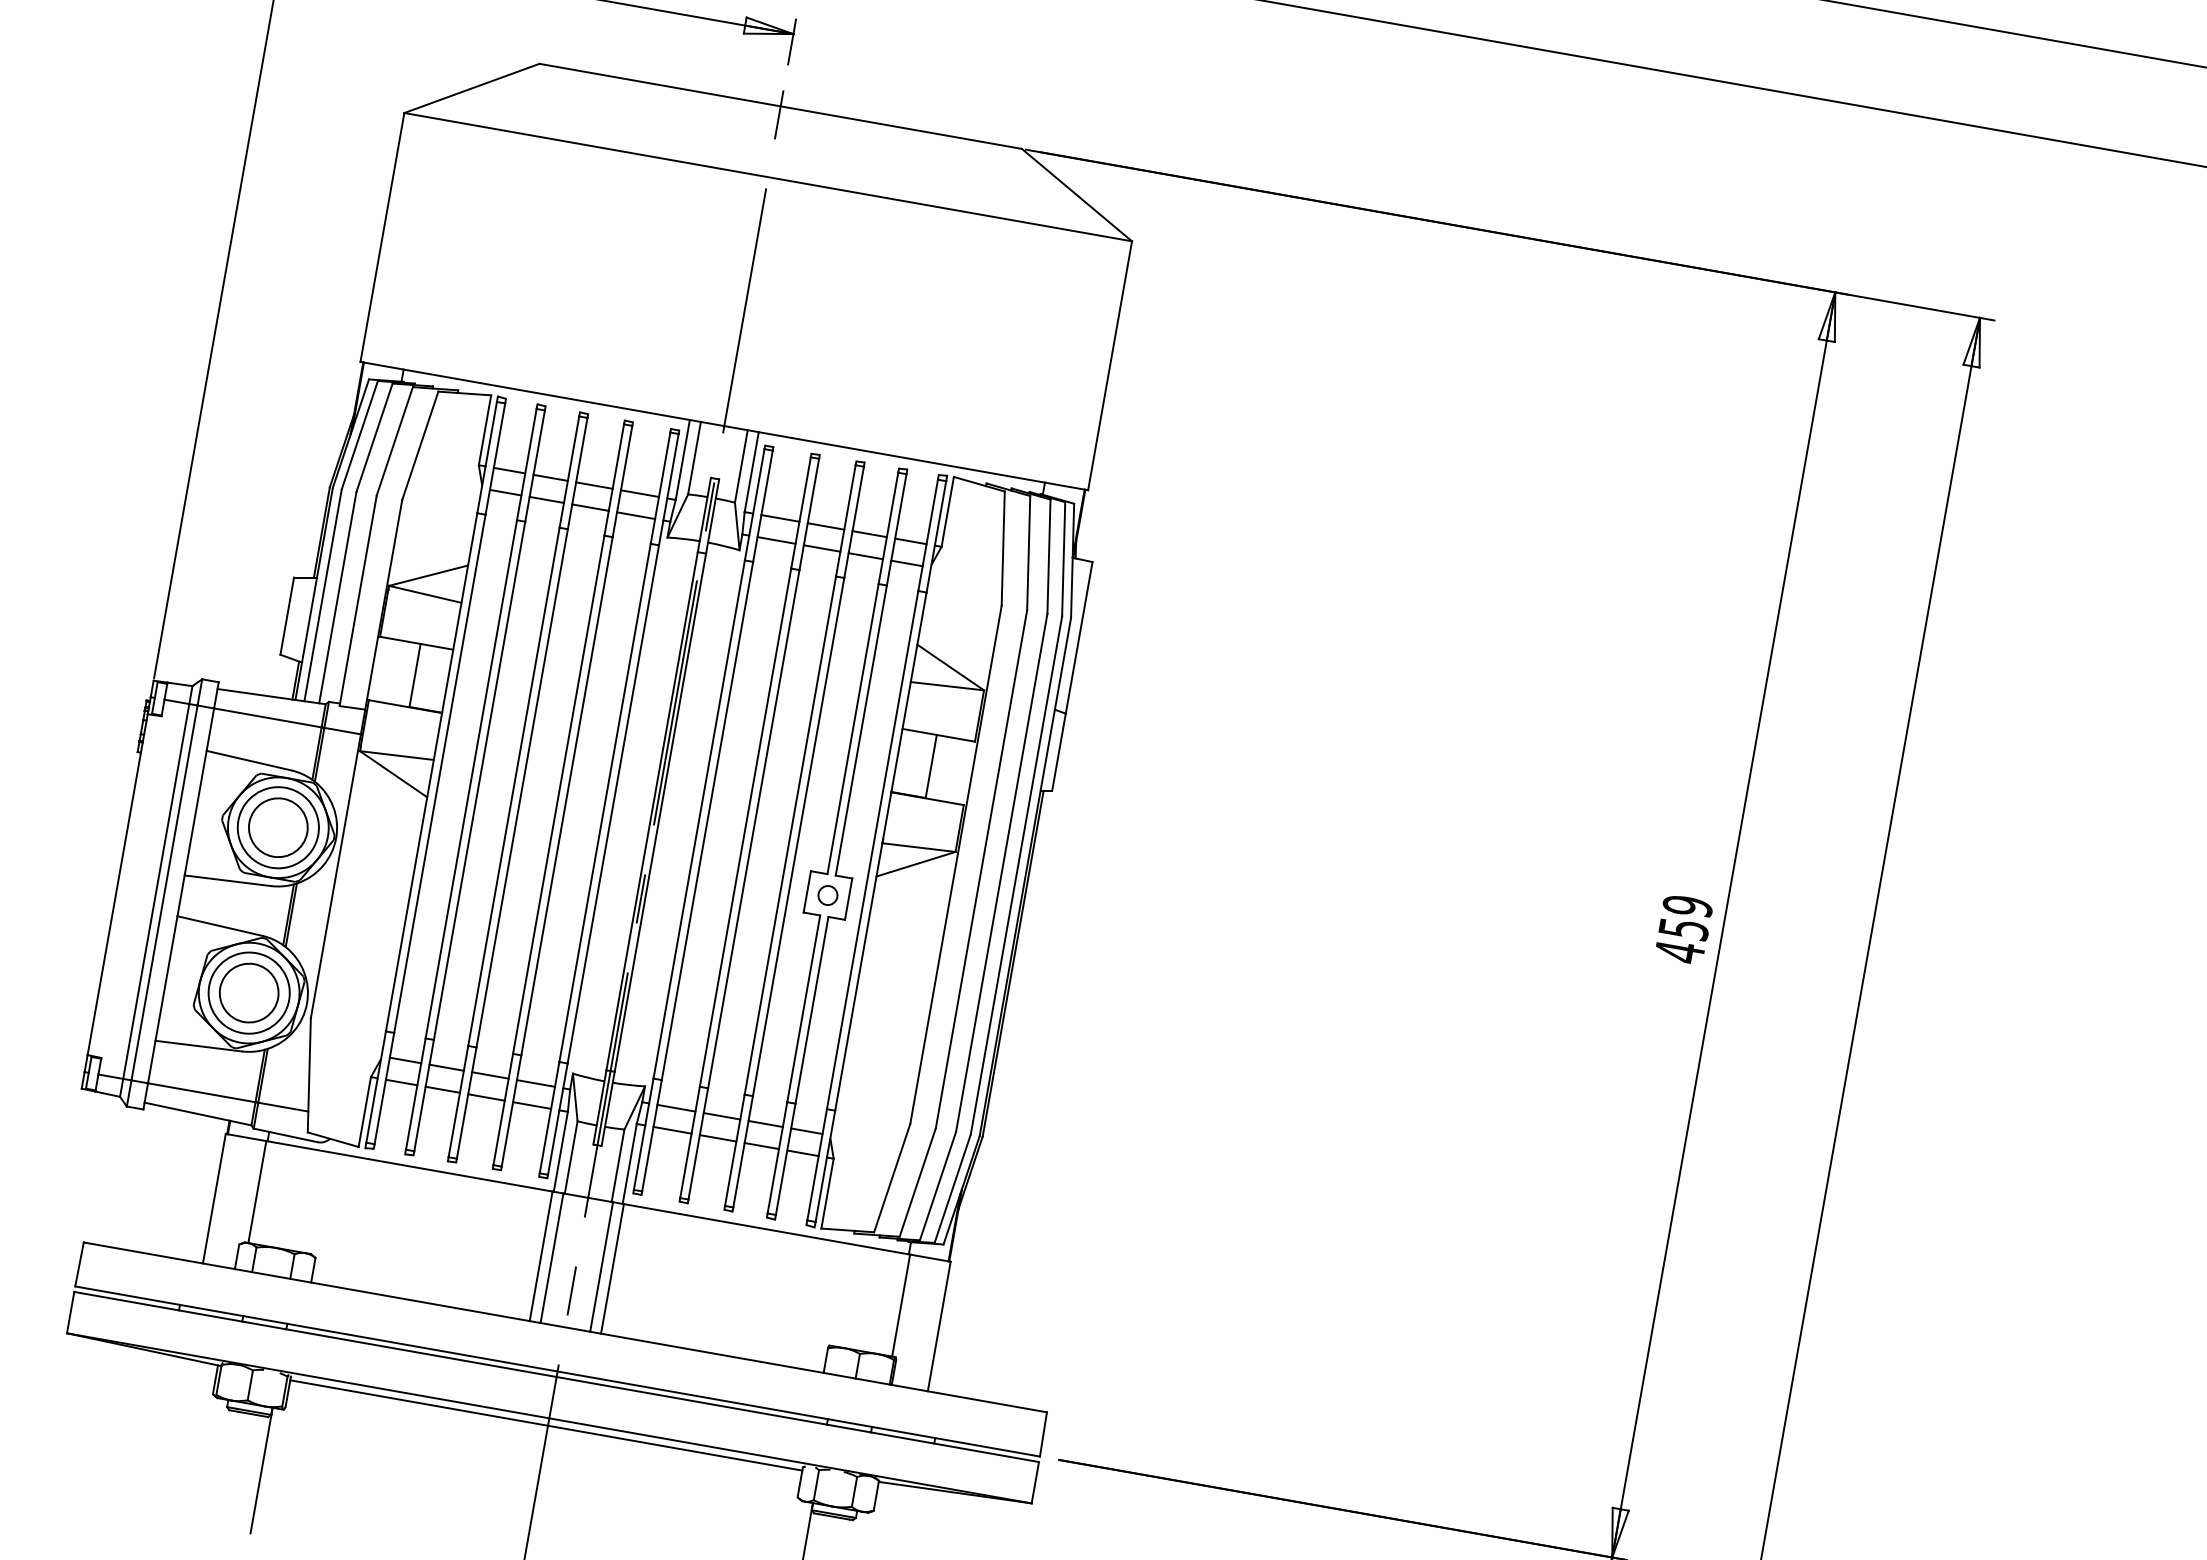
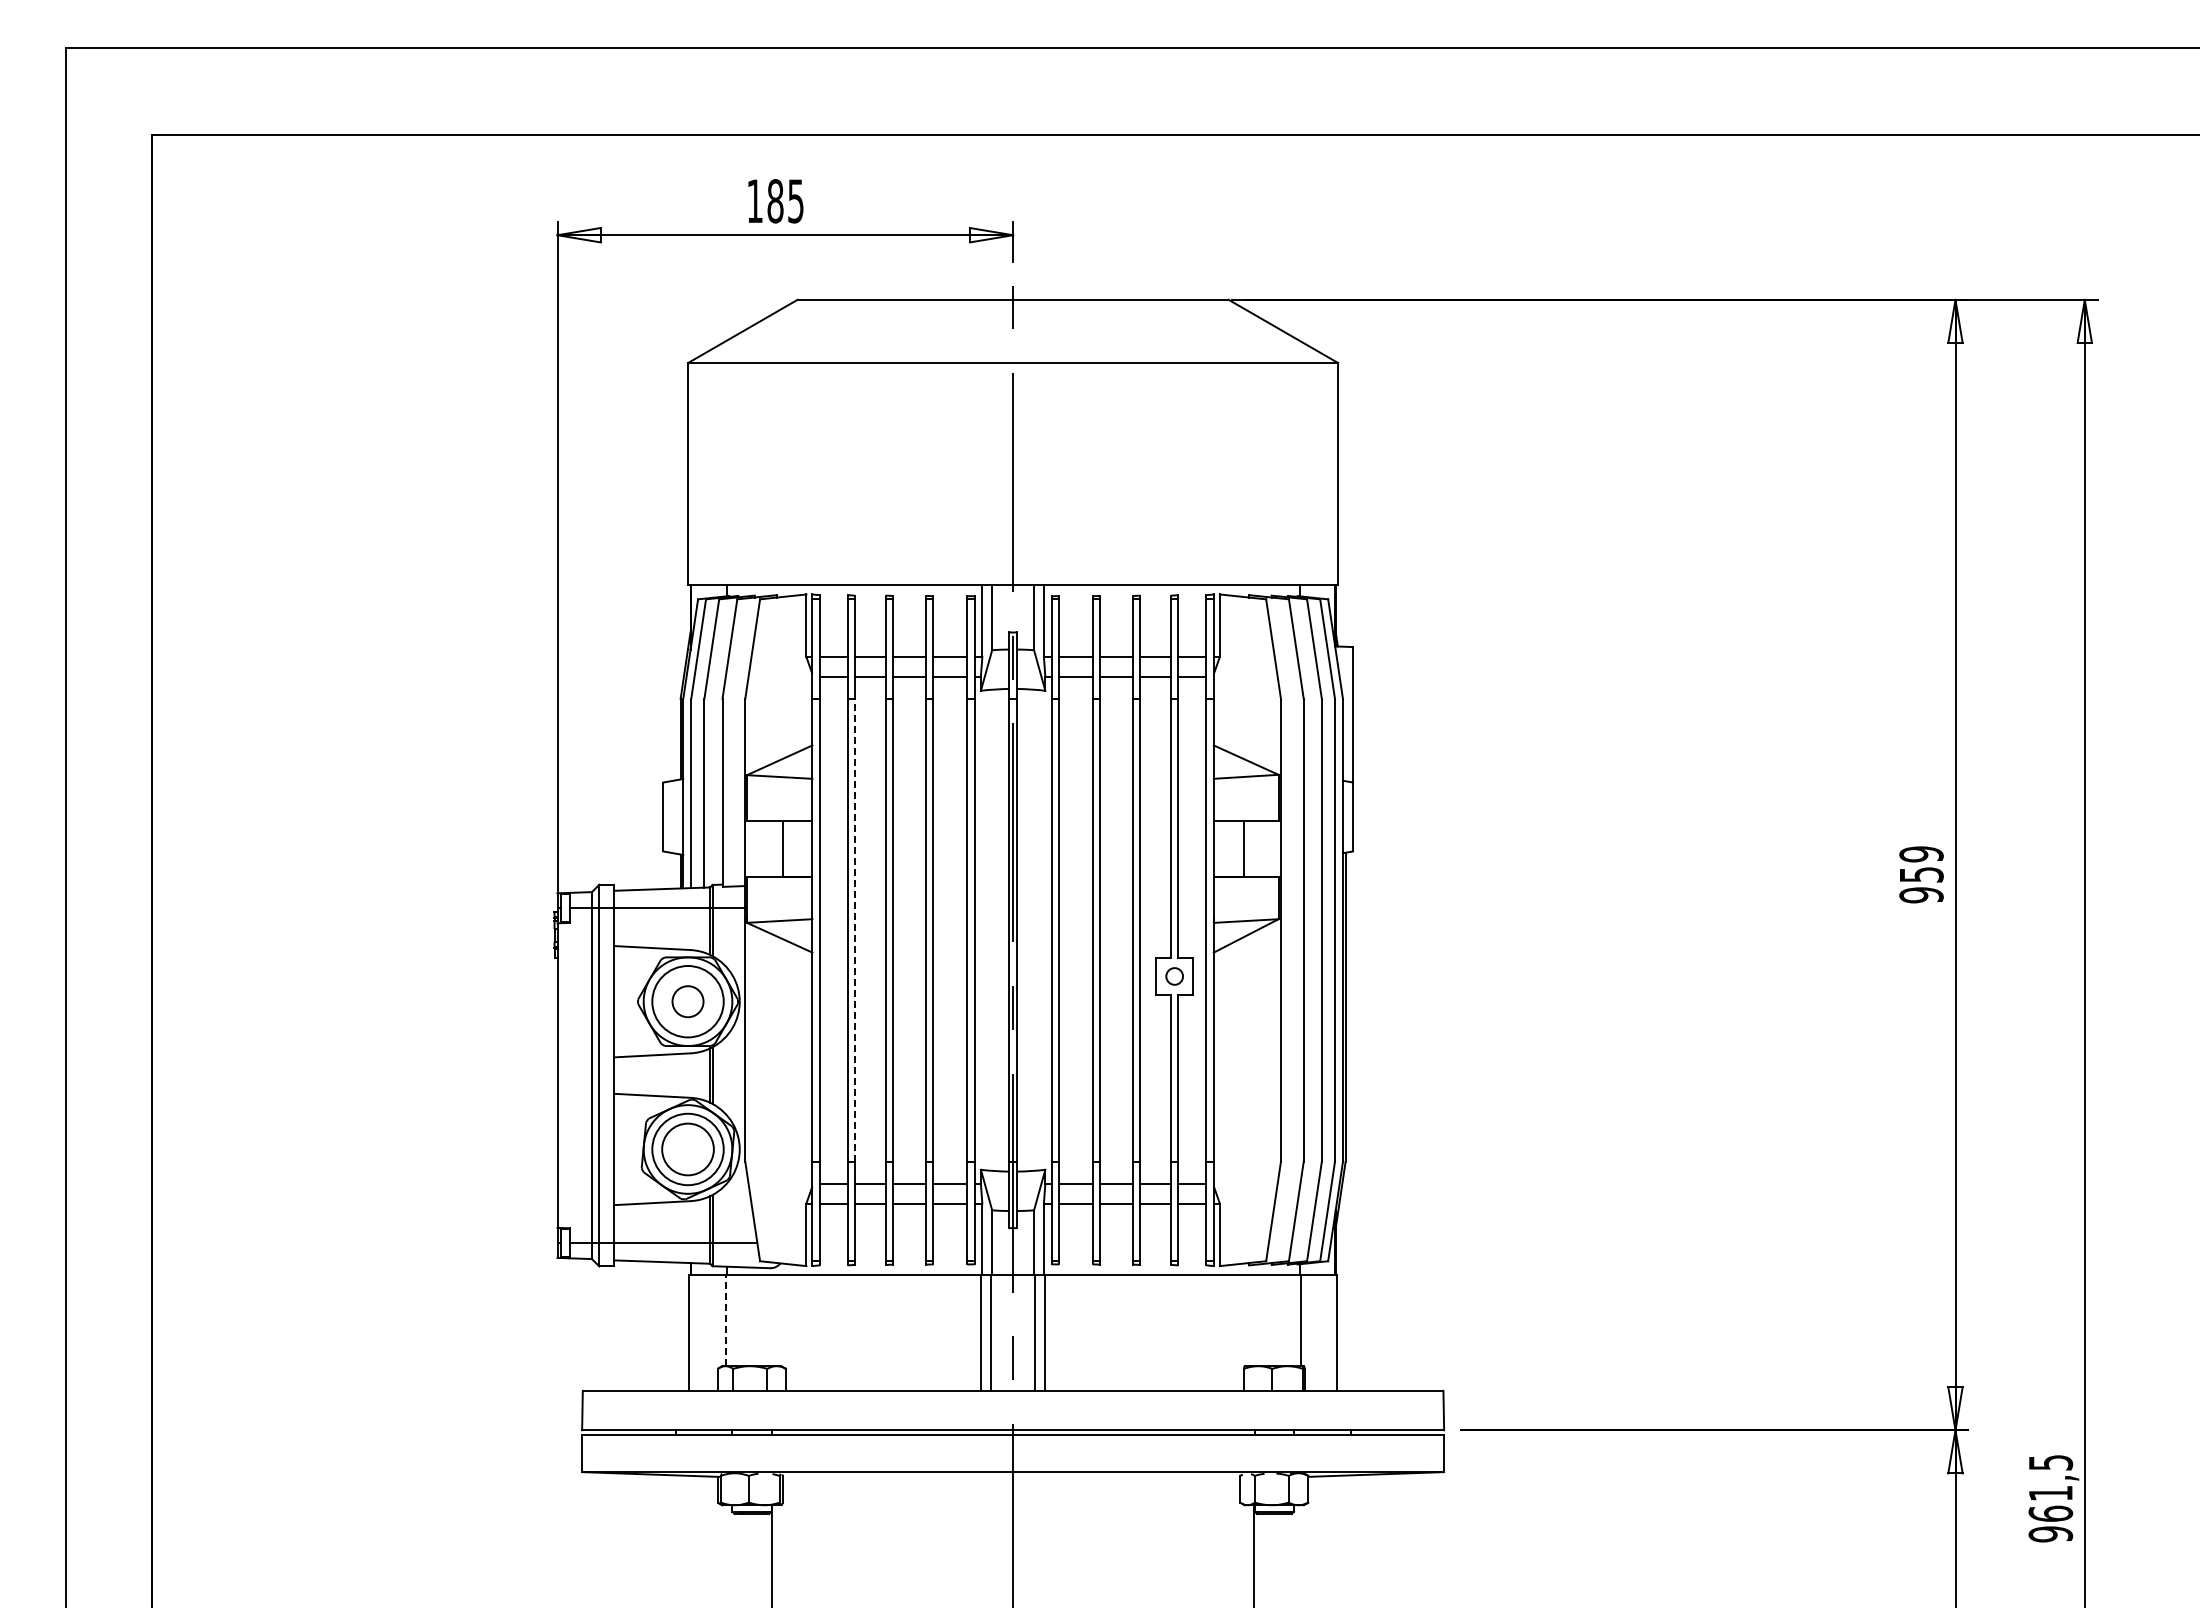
line: (479, 781) -> (855, 930), solid -> dashed
circle: (277, 827) -> (687, 1001), size x0.6
text: (1679, 951) -> (1921, 894), 459 -> 959
line: (257, 1191) -> (725, 1320), solid -> dashed
line: (546, 1425) -> (1011, 1478), removed

